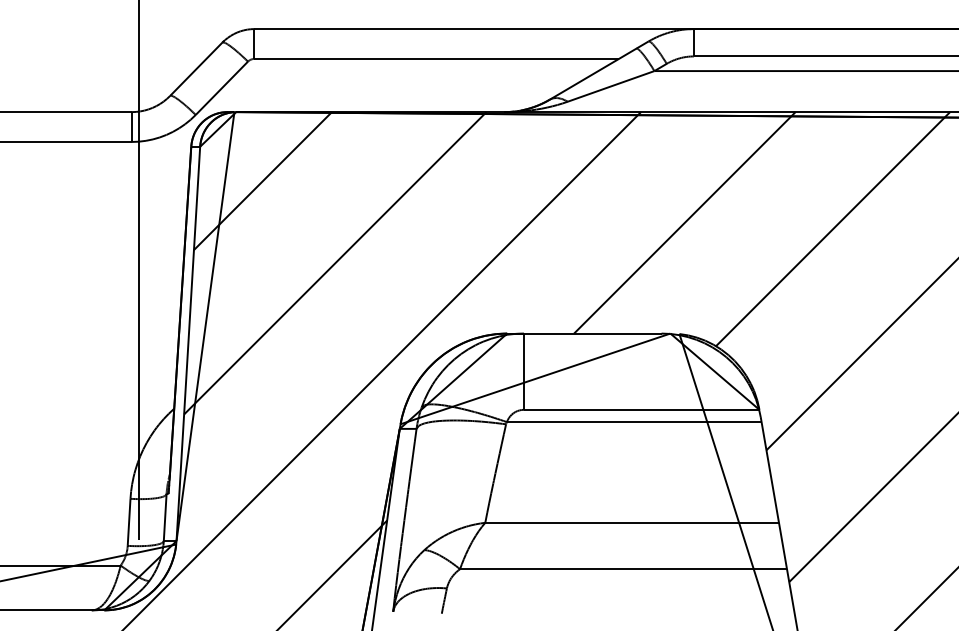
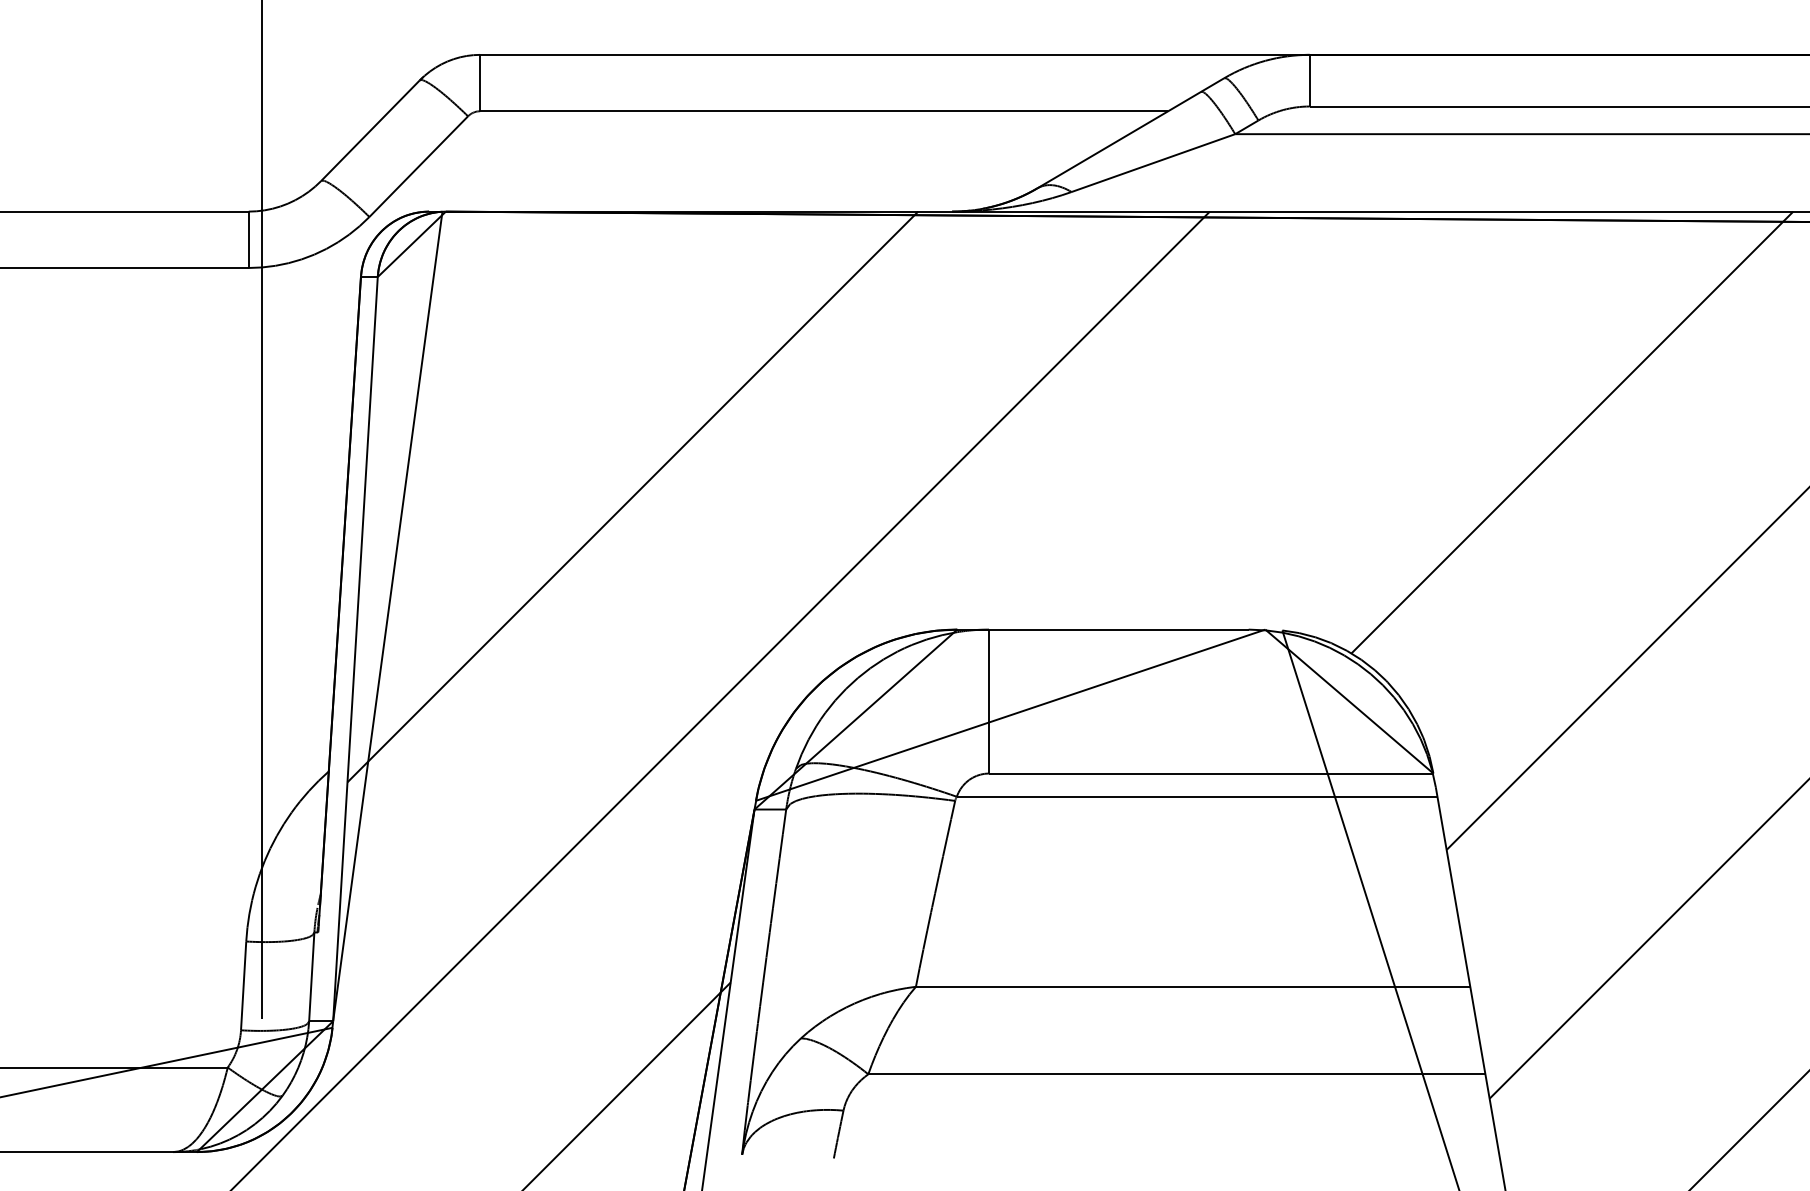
line: (262, 181) -> (495, 342), removed
line: (684, 222) -> (1291, 419), removed

